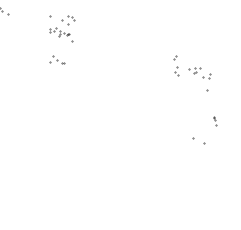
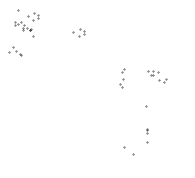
part: (120, 27) -> (79, 33), added
part: (199, 73) -> (156, 76), moved
part: (215, 121) -> (147, 136), size x1.6

